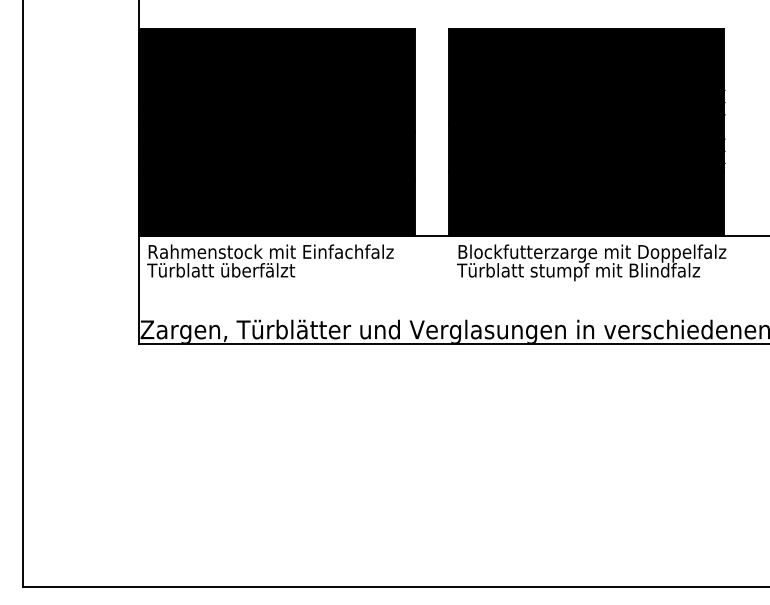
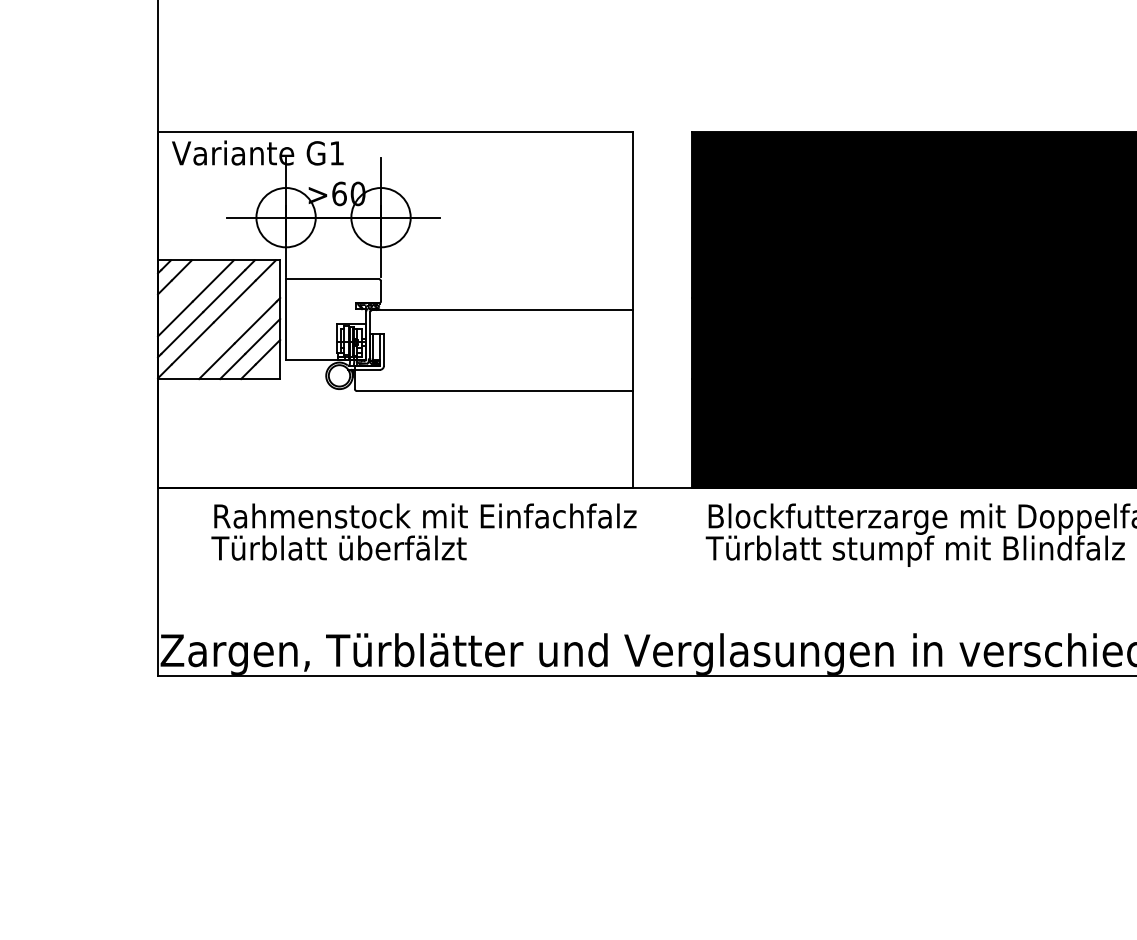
fill: (276, 132) -> (394, 310), removed
text: (270, 260) -> (424, 531), moved

